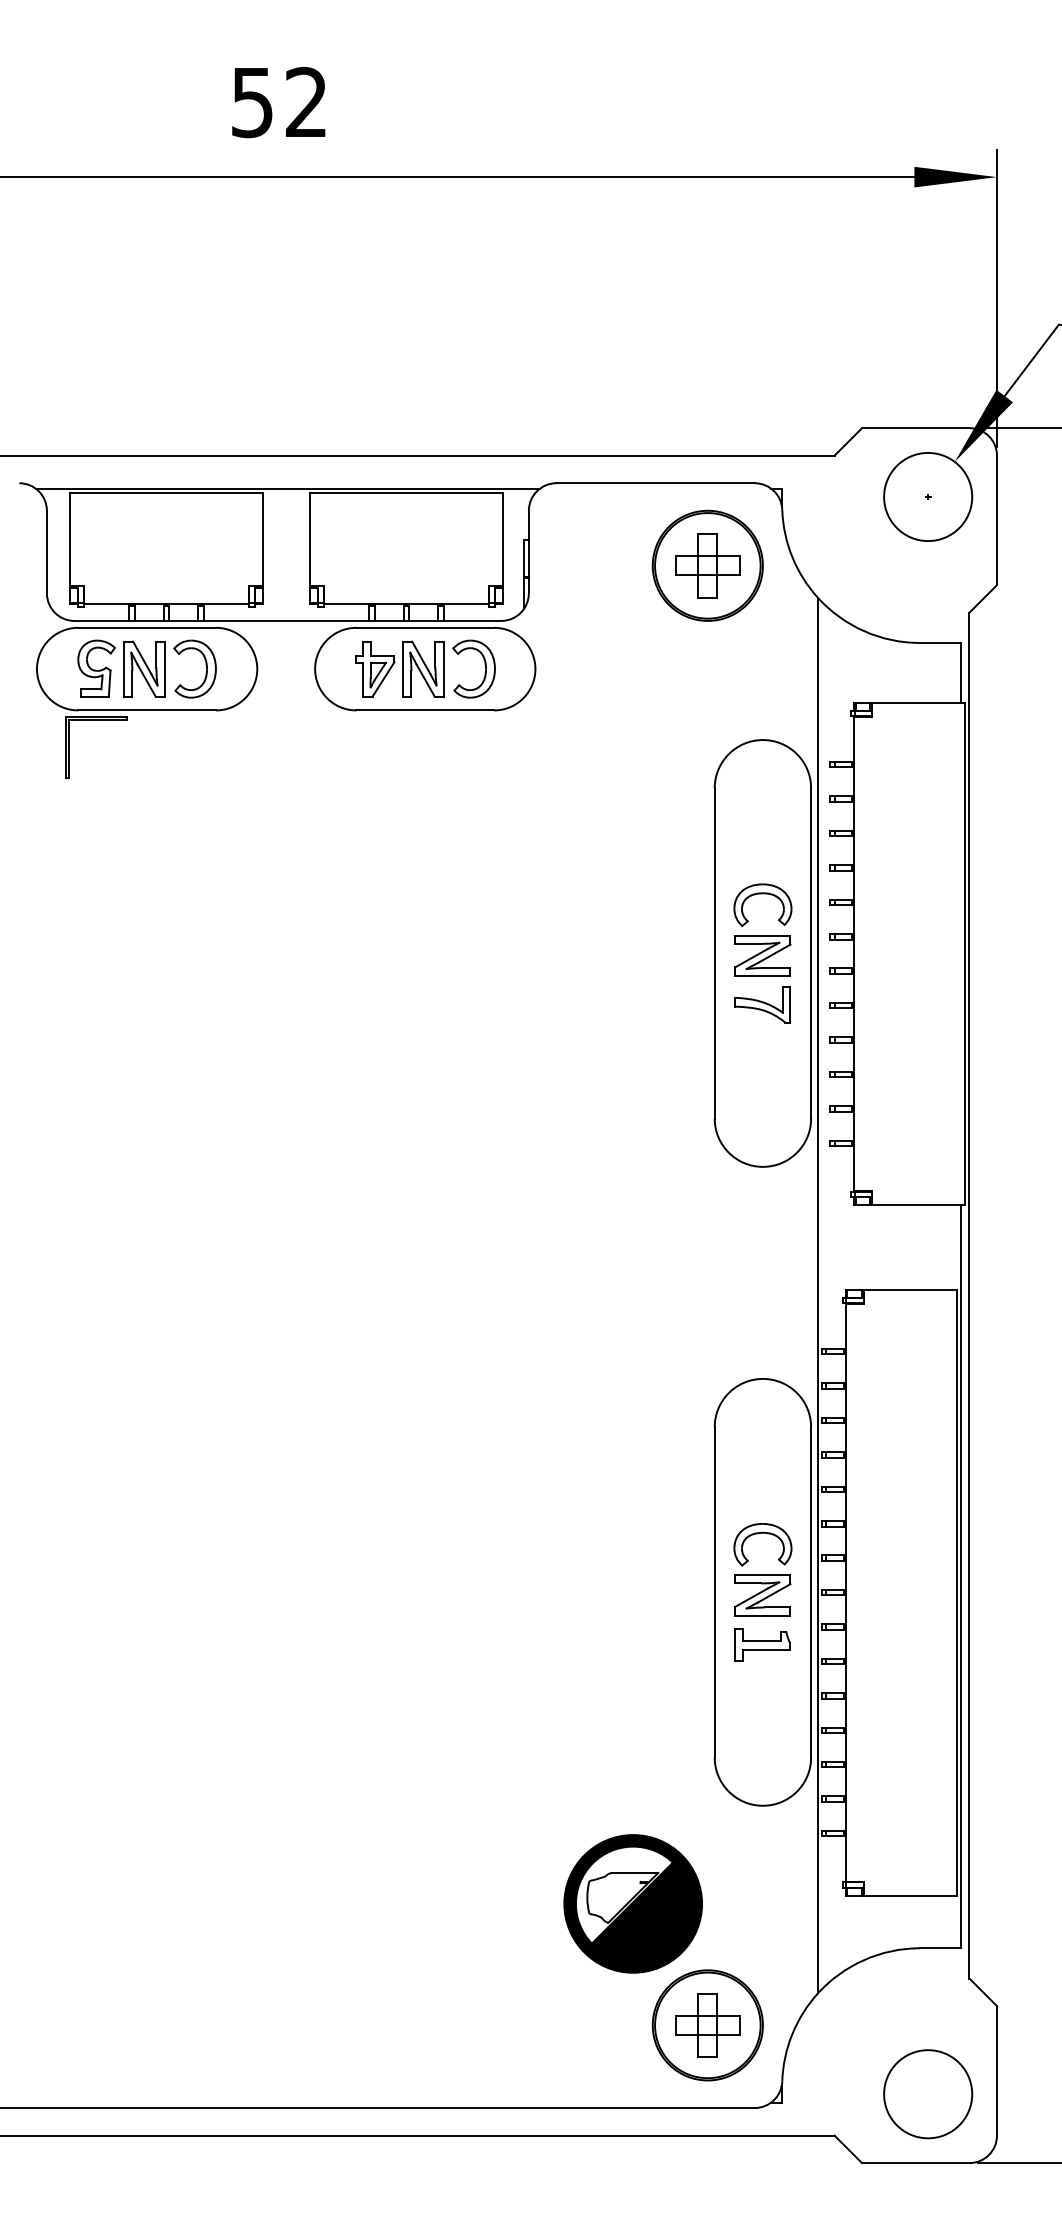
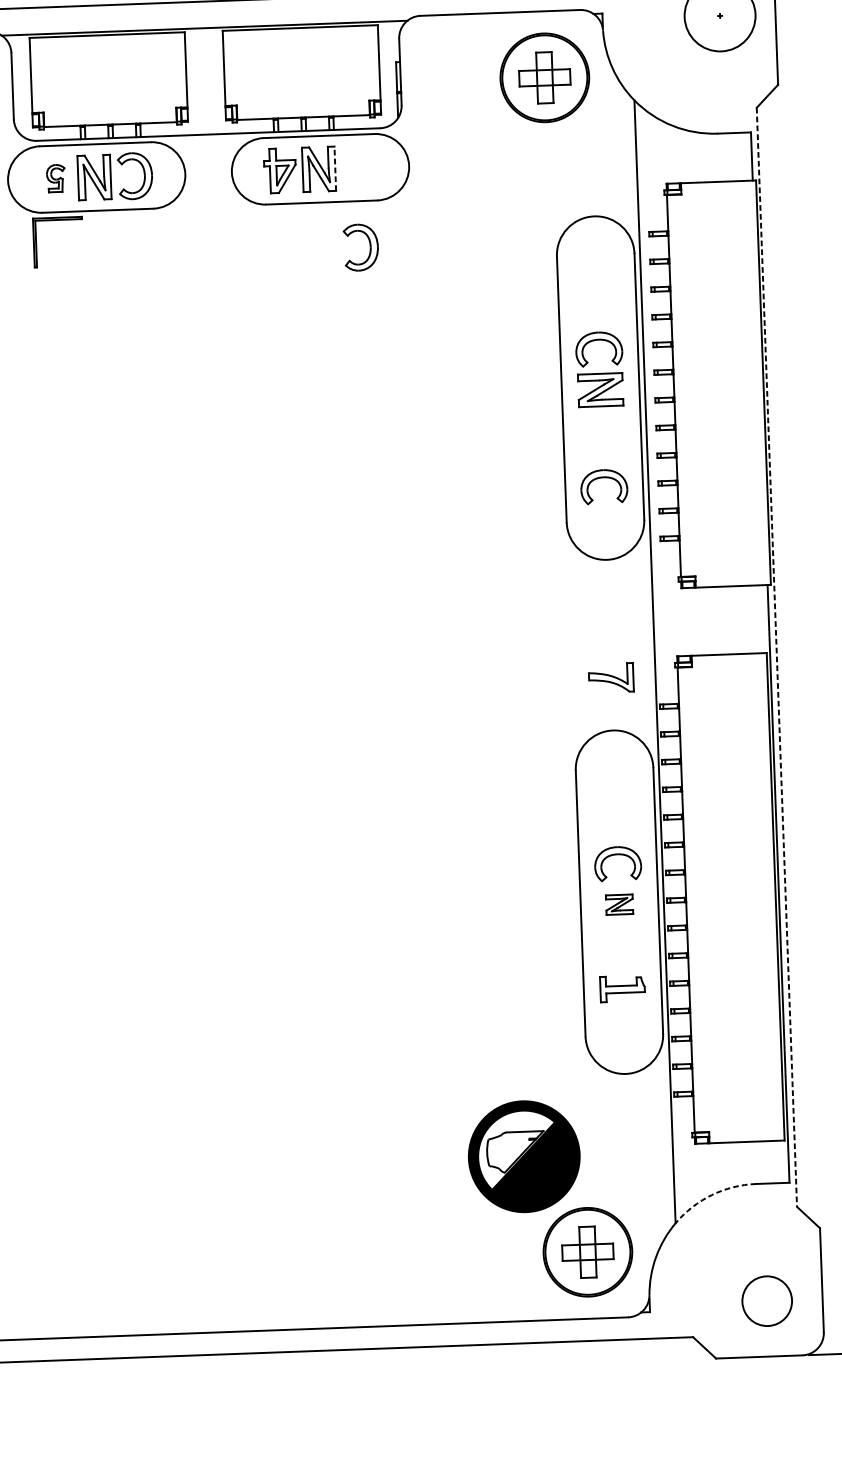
part: (484, 664) -> (369, 243), moved
part: (96, 668) -> (55, 178), size x0.6
line: (443, 669) -> (335, 169), solid -> dashed
part: (762, 1004) -> (610, 677), moved
part: (762, 1065) -> (603, 478), added
line: (969, 1295) -> (776, 657), solid -> dashed
part: (762, 1595) -> (619, 904), size x0.6
part: (762, 1644) -> (622, 988), moved
arc: (864, 1960) -> (712, 1195), solid -> dashed
circle: (928, 2094) -> (767, 1301), size x0.7

